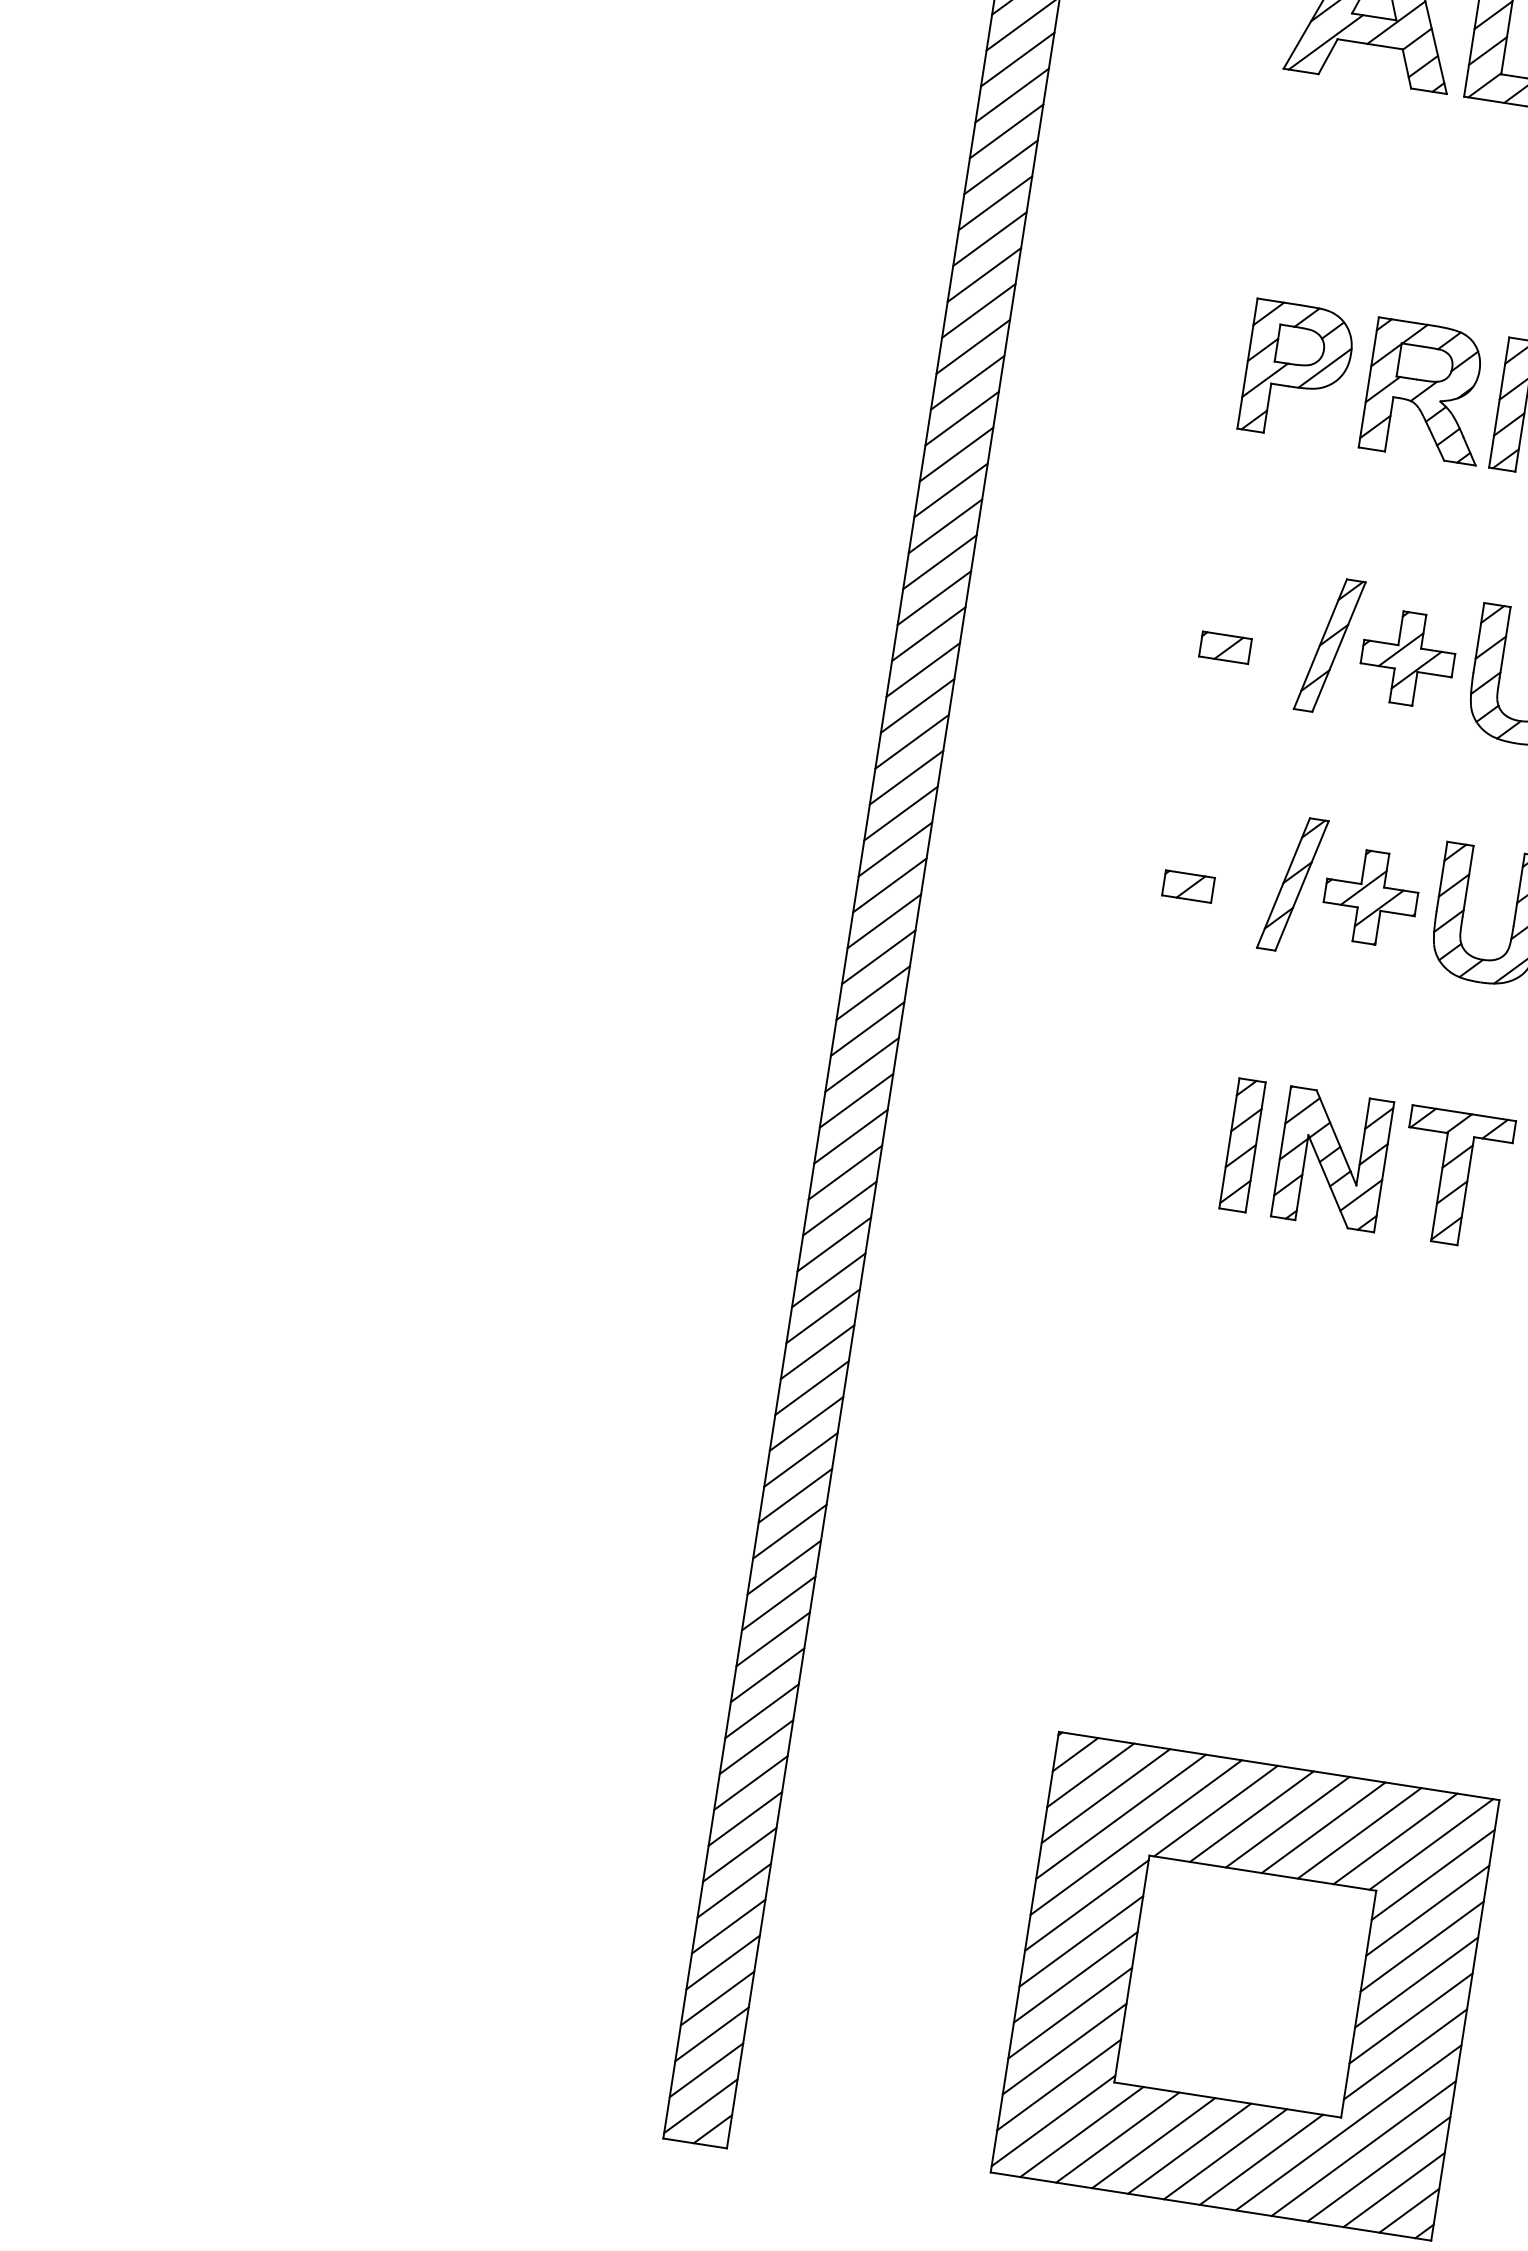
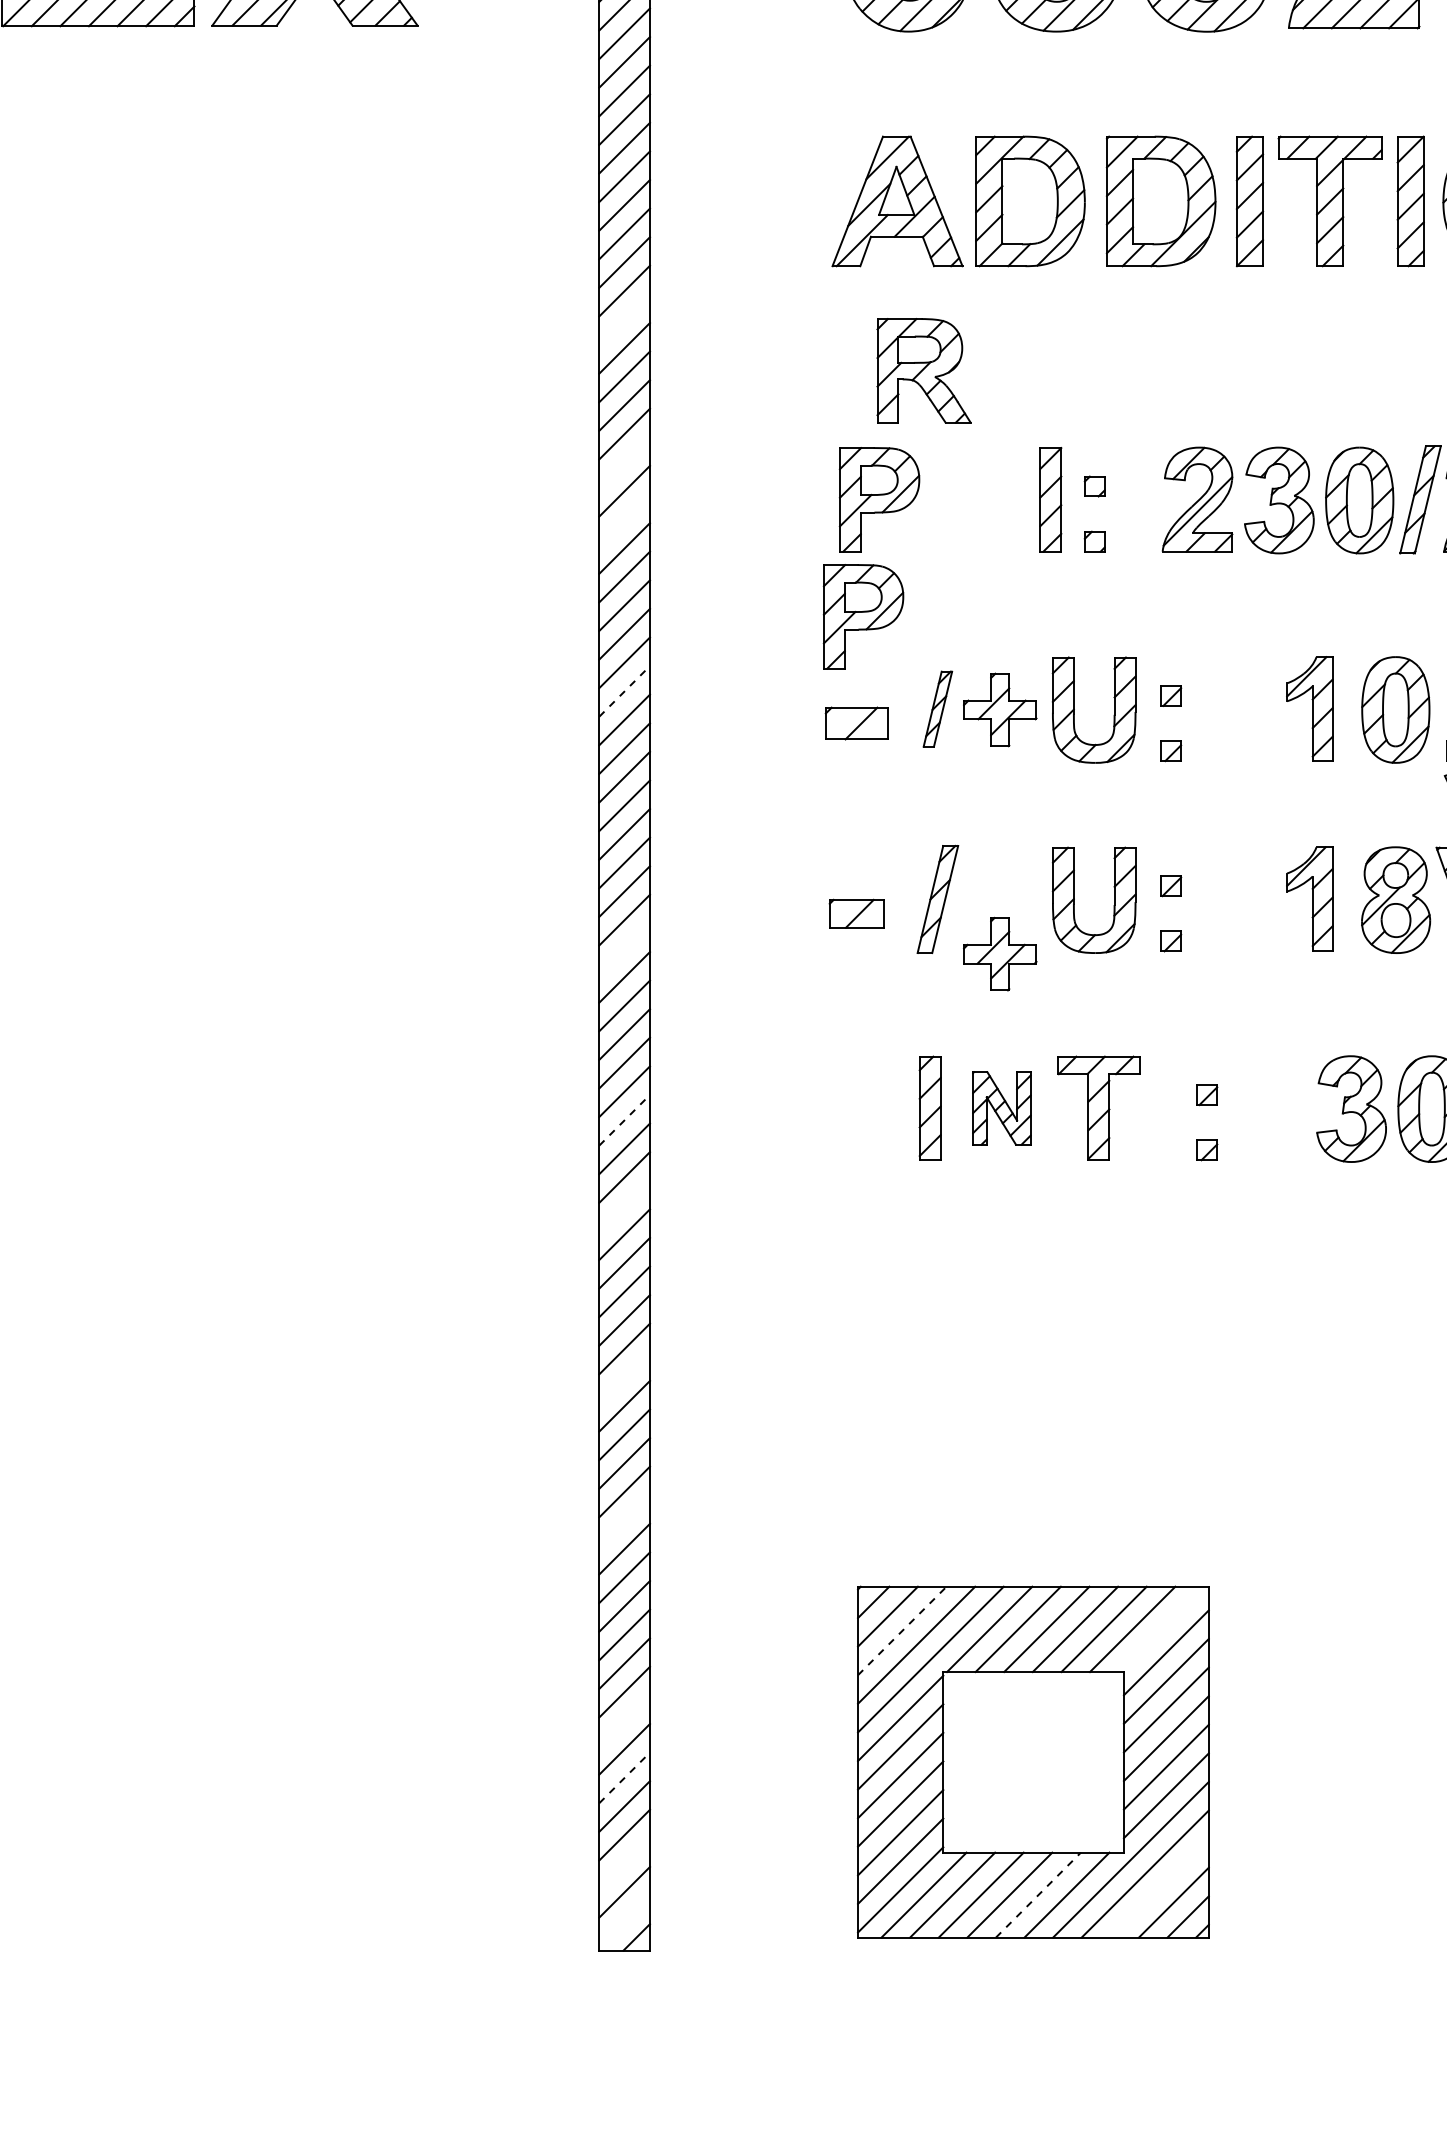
line: (1012, 95) -> (624, 319), removed
line: (984, 274) -> (624, 462), removed
line: (973, 346) -> (624, 519), removed
part: (1426, 390) -> (923, 370), moved
part: (1254, 514) -> (863, 616), added
line: (939, 562) -> (624, 691), solid -> dashed
part: (1329, 644) -> (937, 708), size x0.7
part: (1224, 647) -> (856, 723), size x1.6
line: (889, 885) -> (624, 948), removed
part: (1187, 886) -> (856, 913), size x1.4
part: (1371, 896) -> (1000, 953), moved
line: (856, 1101) -> (624, 1120), solid -> dashed
part: (1332, 1159) -> (1001, 1108), size x0.7
line: (839, 1207) -> (624, 1205), removed
line: (806, 1423) -> (624, 1377), removed
line: (778, 1603) -> (624, 1520), removed
line: (1106, 1795) -> (902, 1630), solid -> dashed
line: (1430, 1844) -> (1160, 1629), removed
line: (739, 1854) -> (624, 1720), removed
line: (728, 1926) -> (624, 1777), solid -> dashed
line: (711, 2034) -> (624, 1863), removed
line: (700, 2105) -> (624, 1920), removed
line: (1225, 2153) -> (1038, 1894), solid -> dashed
line: (1378, 2169) -> (1159, 1888), removed

